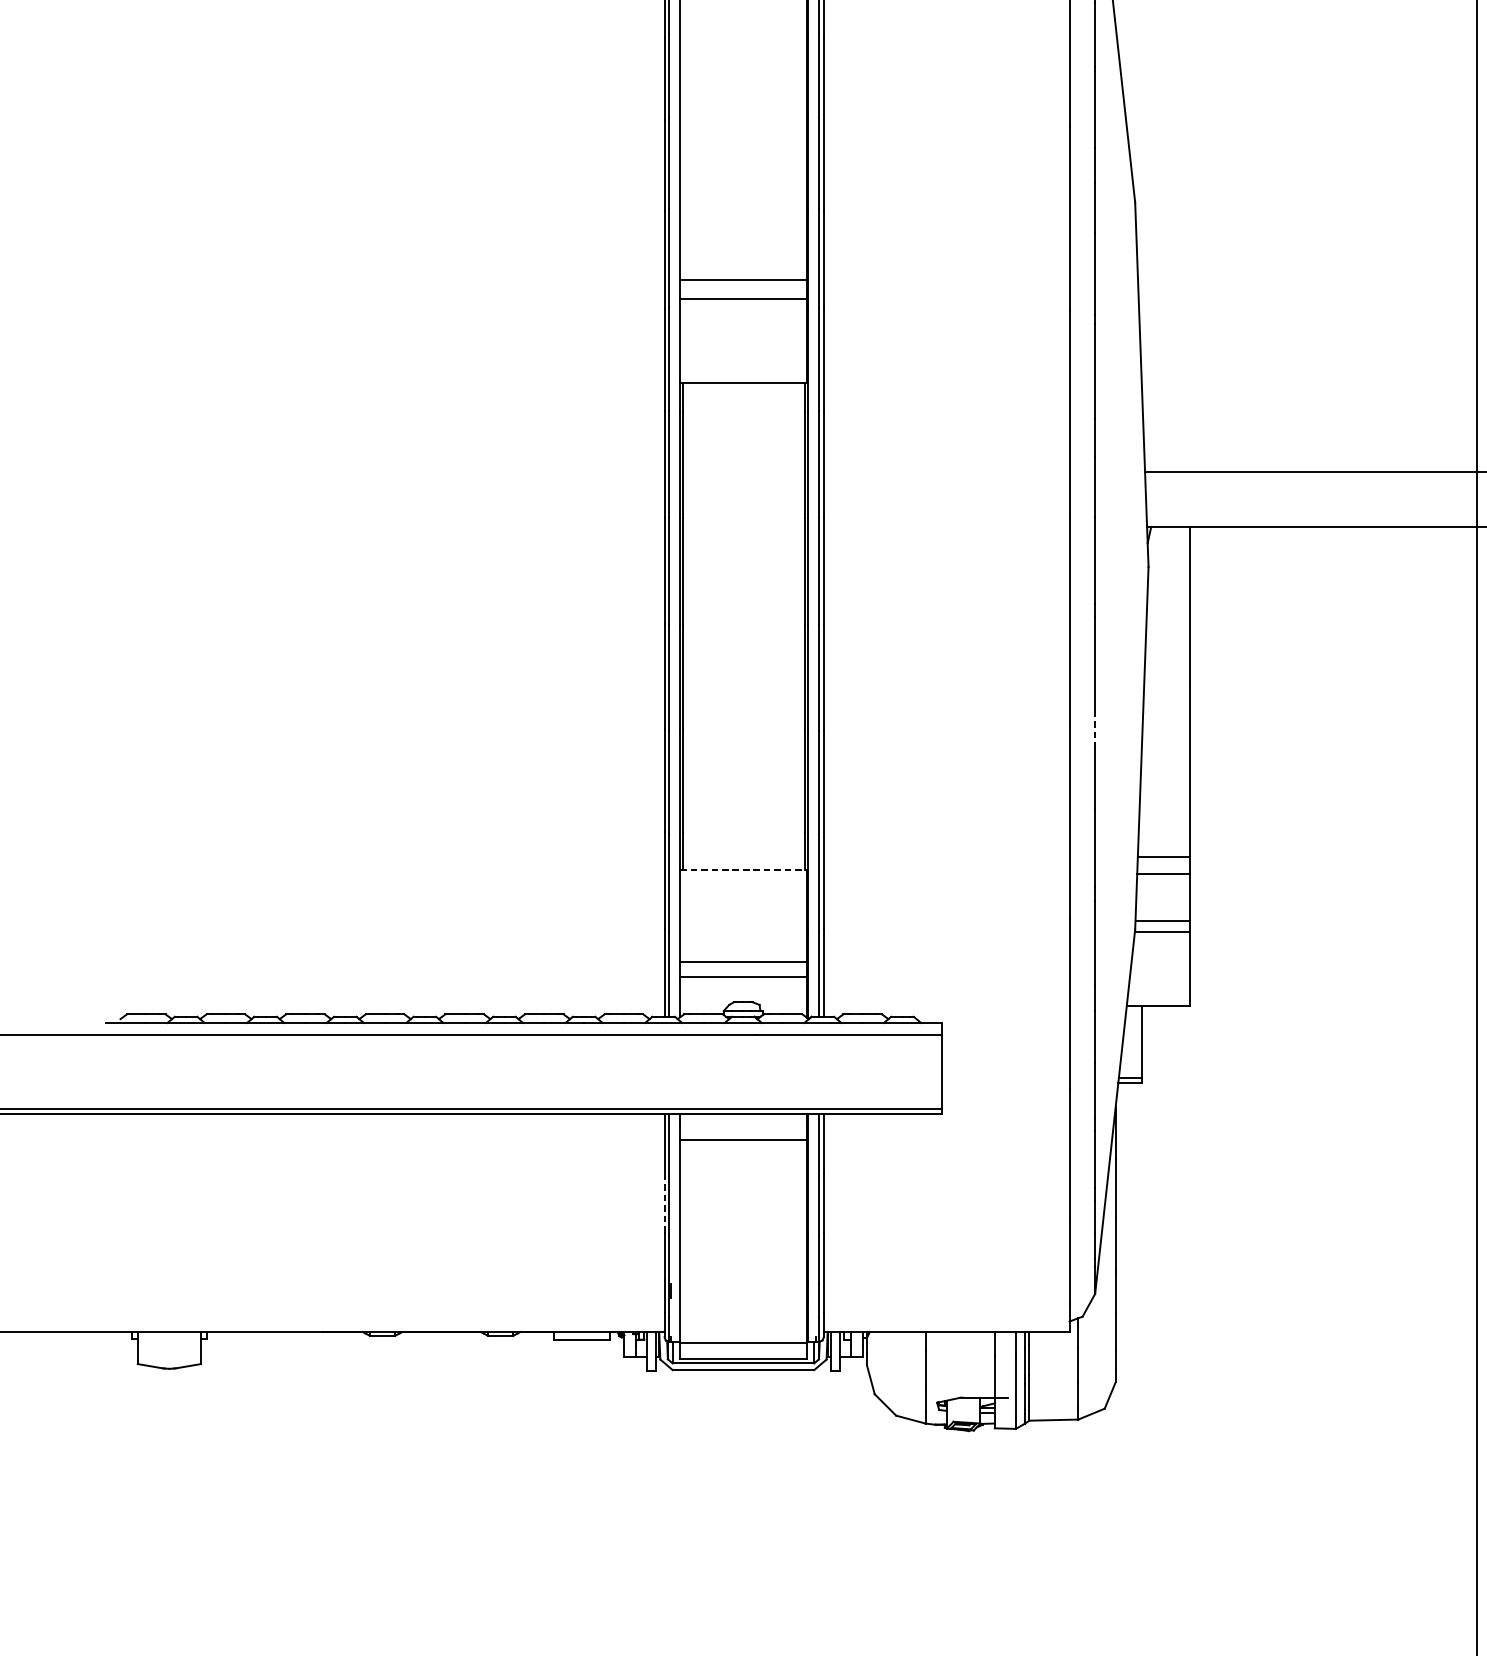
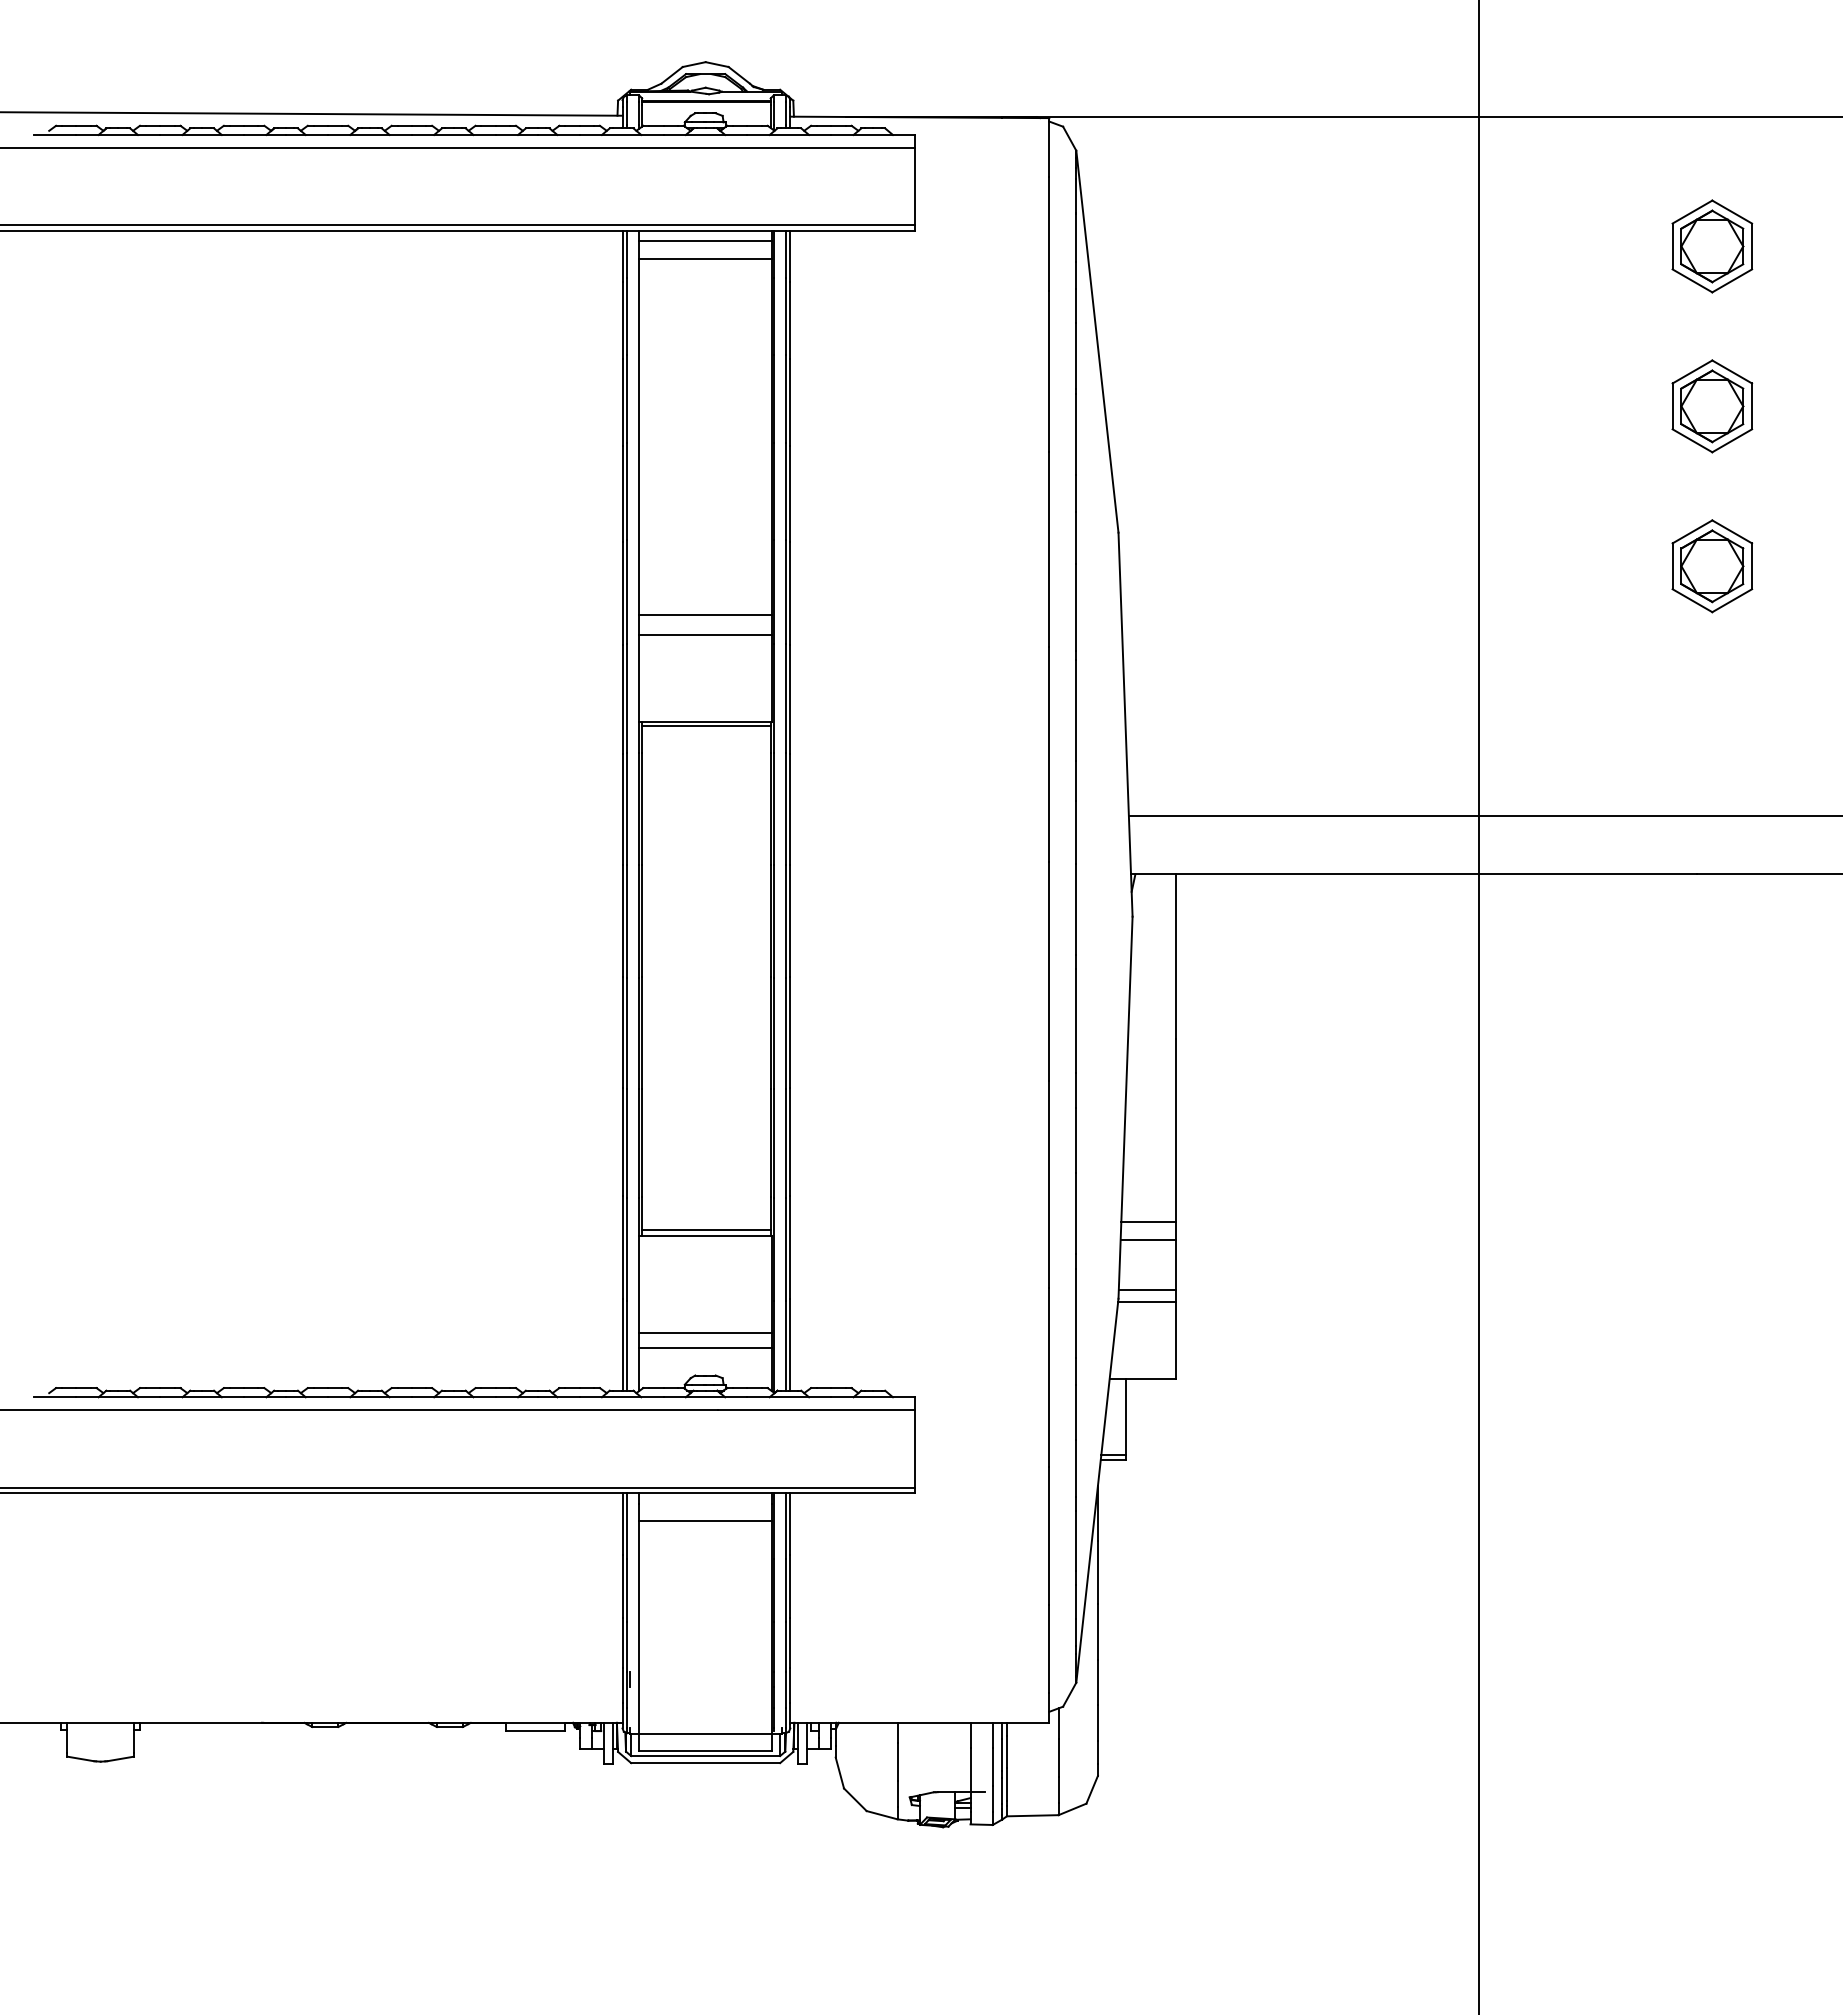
line: (744, 385) -> (706, 725), added
line: (1095, 731) -> (1076, 1090), dashed -> solid
line: (744, 864) -> (706, 1230), added
line: (743, 870) -> (705, 1236), dashed -> solid
line: (664, 1202) -> (622, 1586), dashed -> solid

